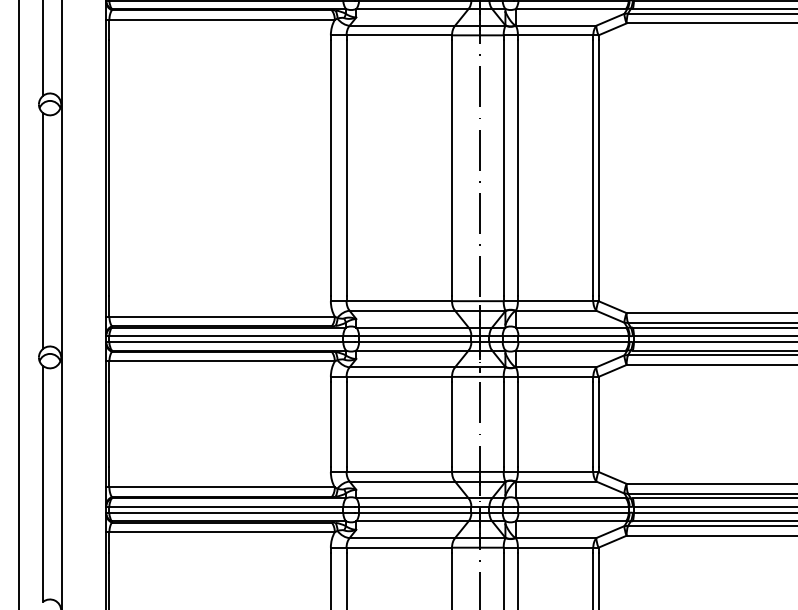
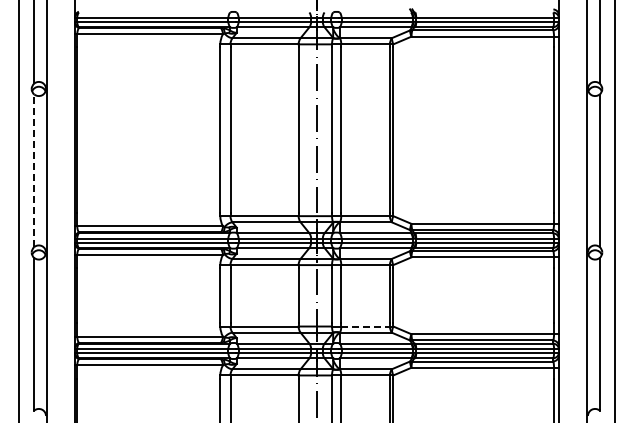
line: (43, 230) -> (34, 170), solid -> dashed
line: (557, 471) -> (366, 326), solid -> dashed

